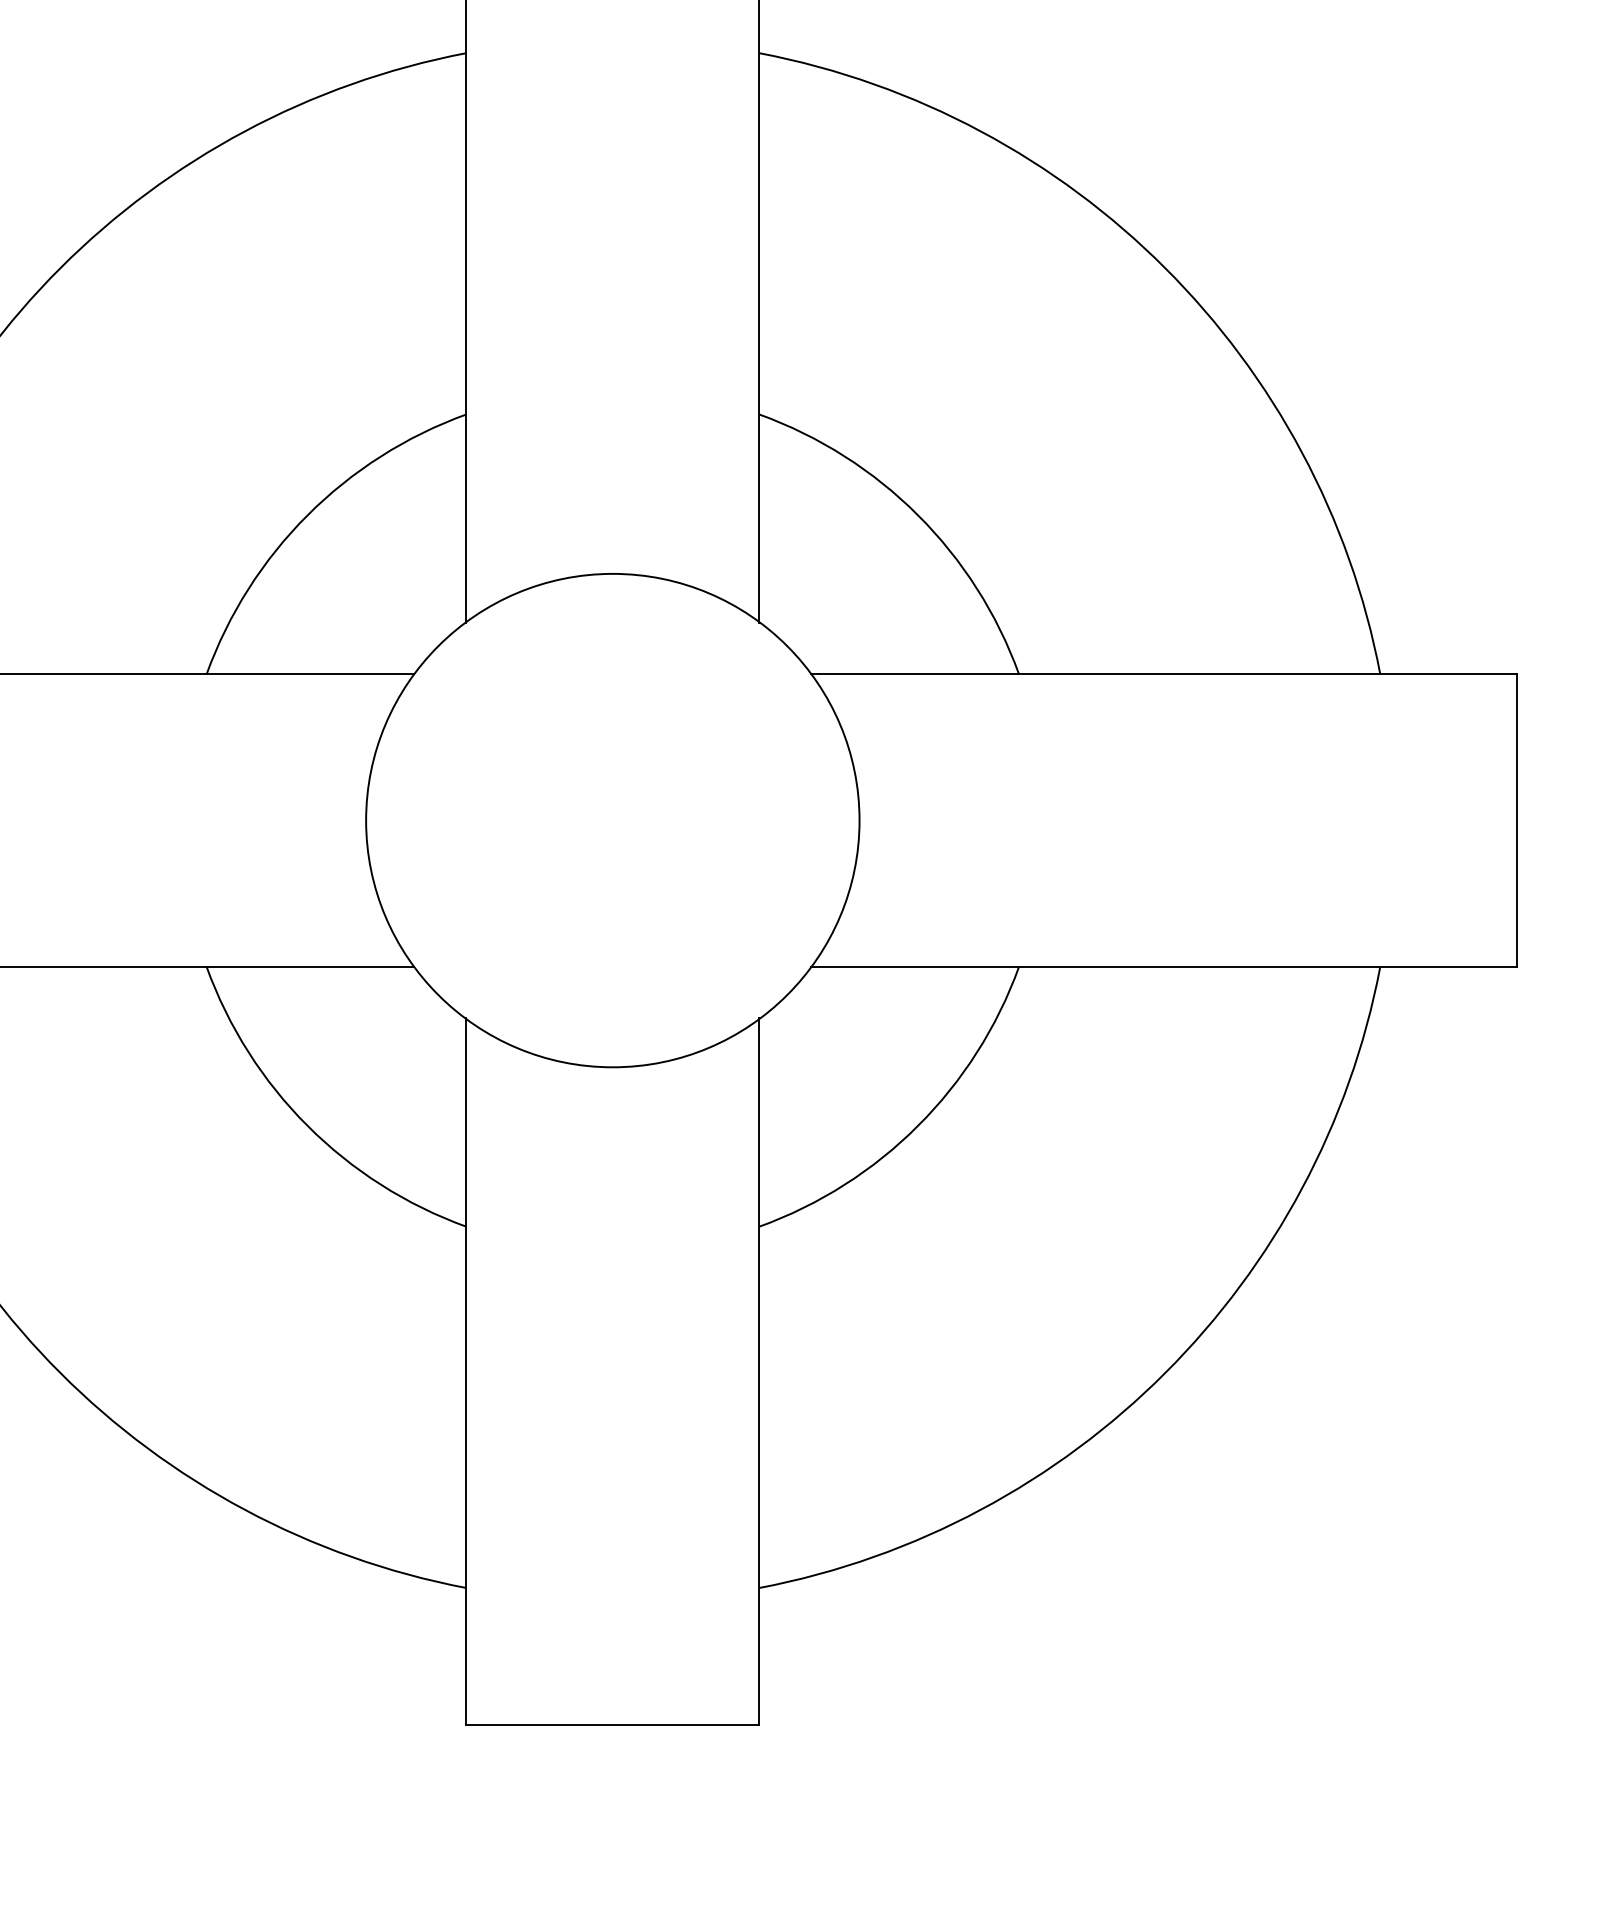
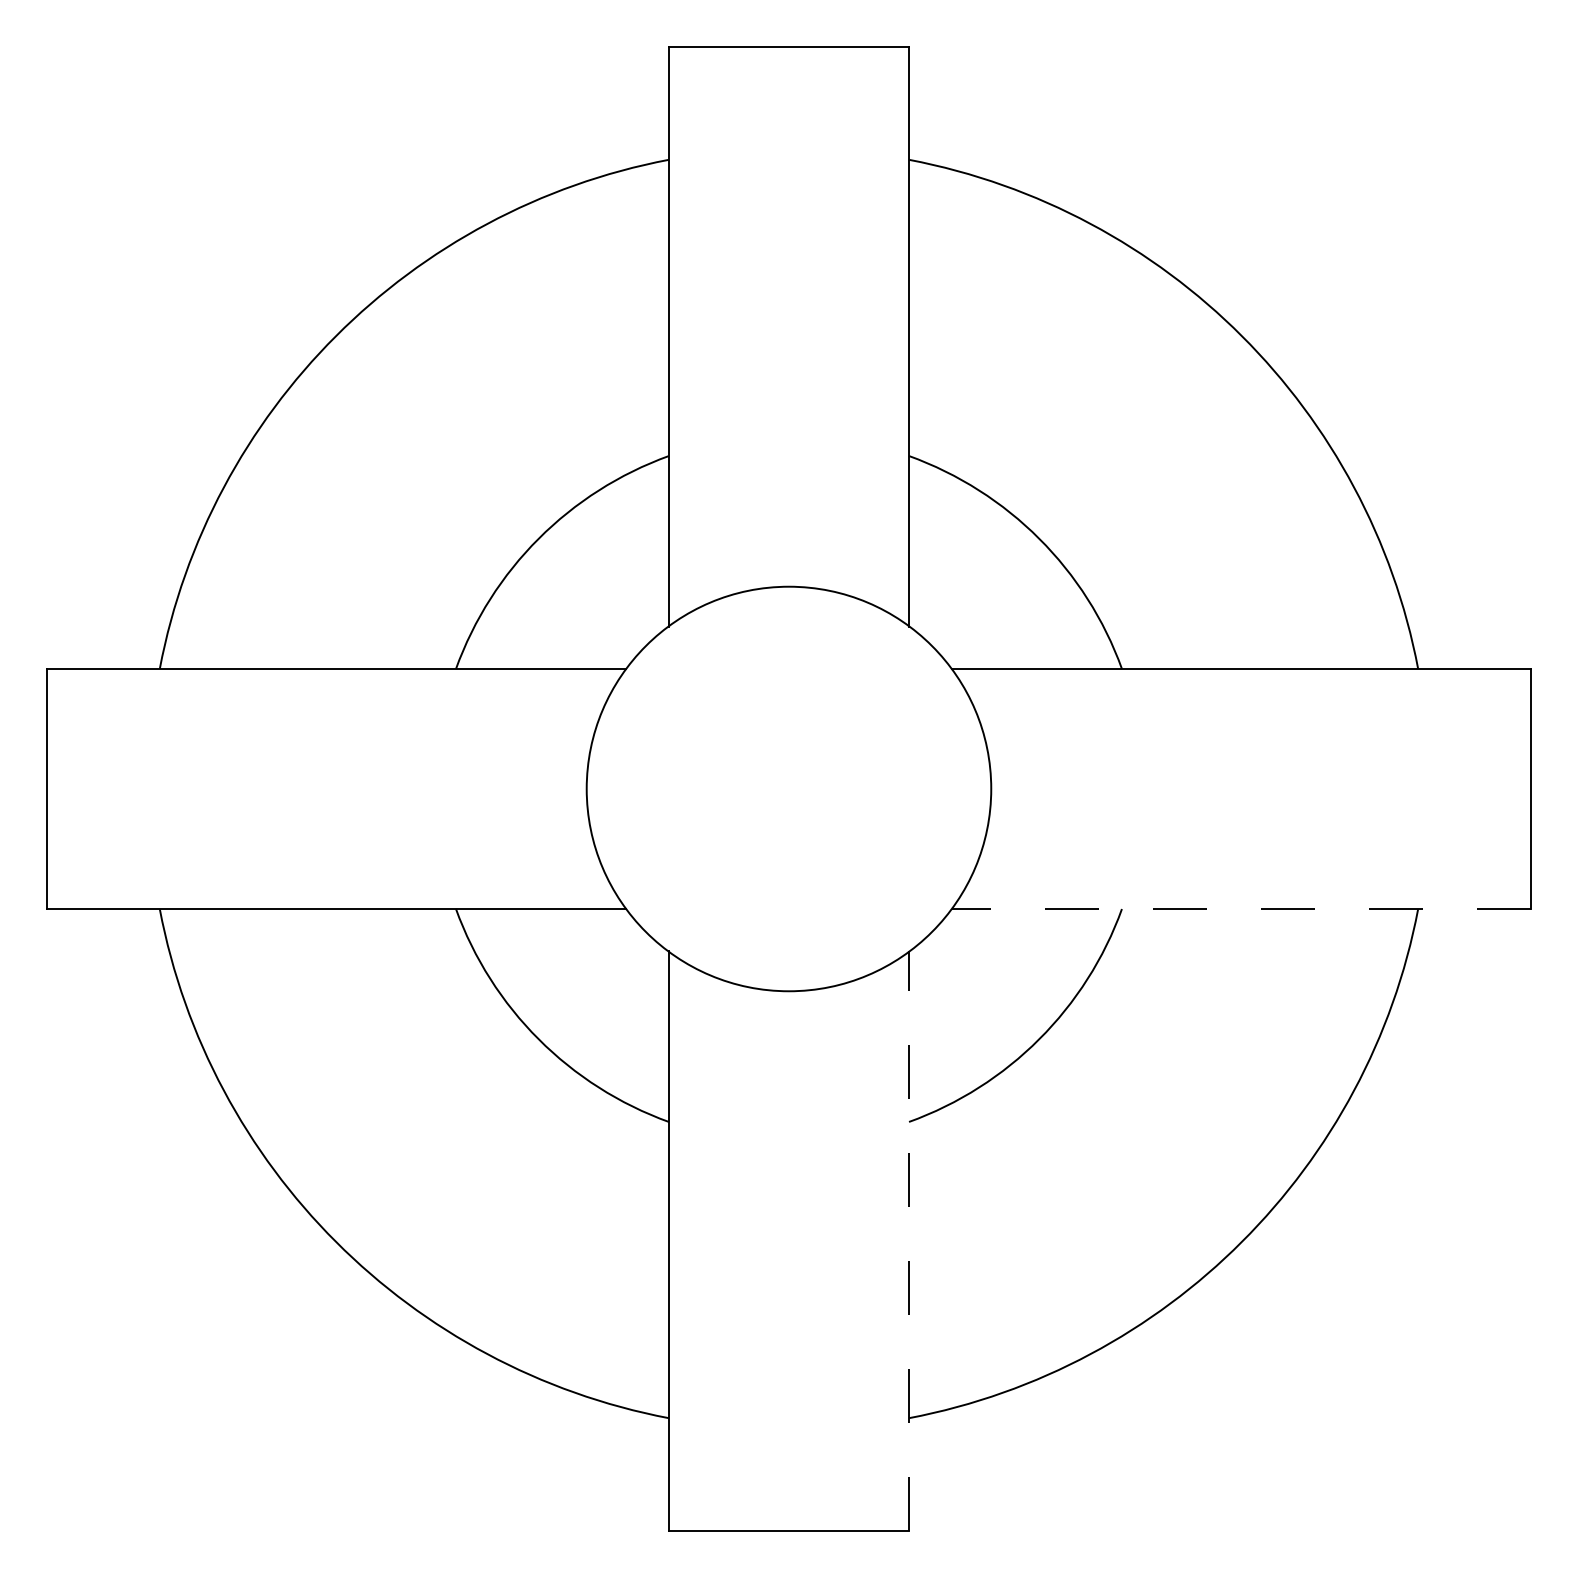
line: (1163, 967) -> (1240, 909), solid -> dashed
line: (759, 1371) -> (909, 1240), solid -> dashed

